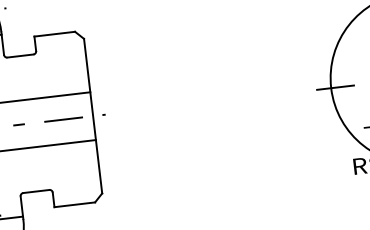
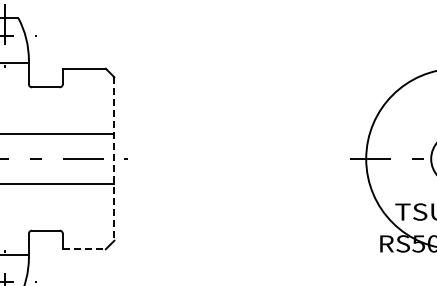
line: (93, 116) -> (114, 159), solid -> dashed
line: (74, 205) -> (84, 249), solid -> dashed

